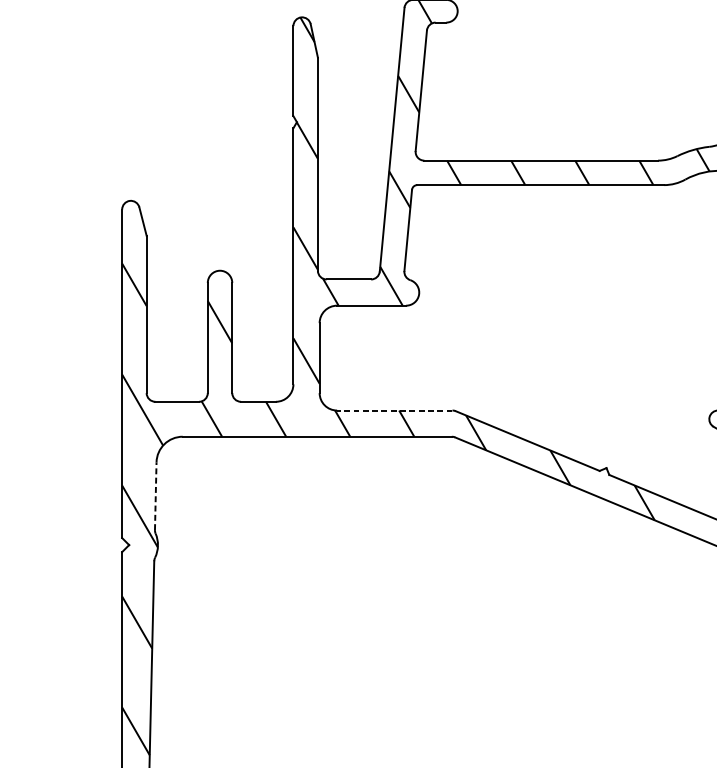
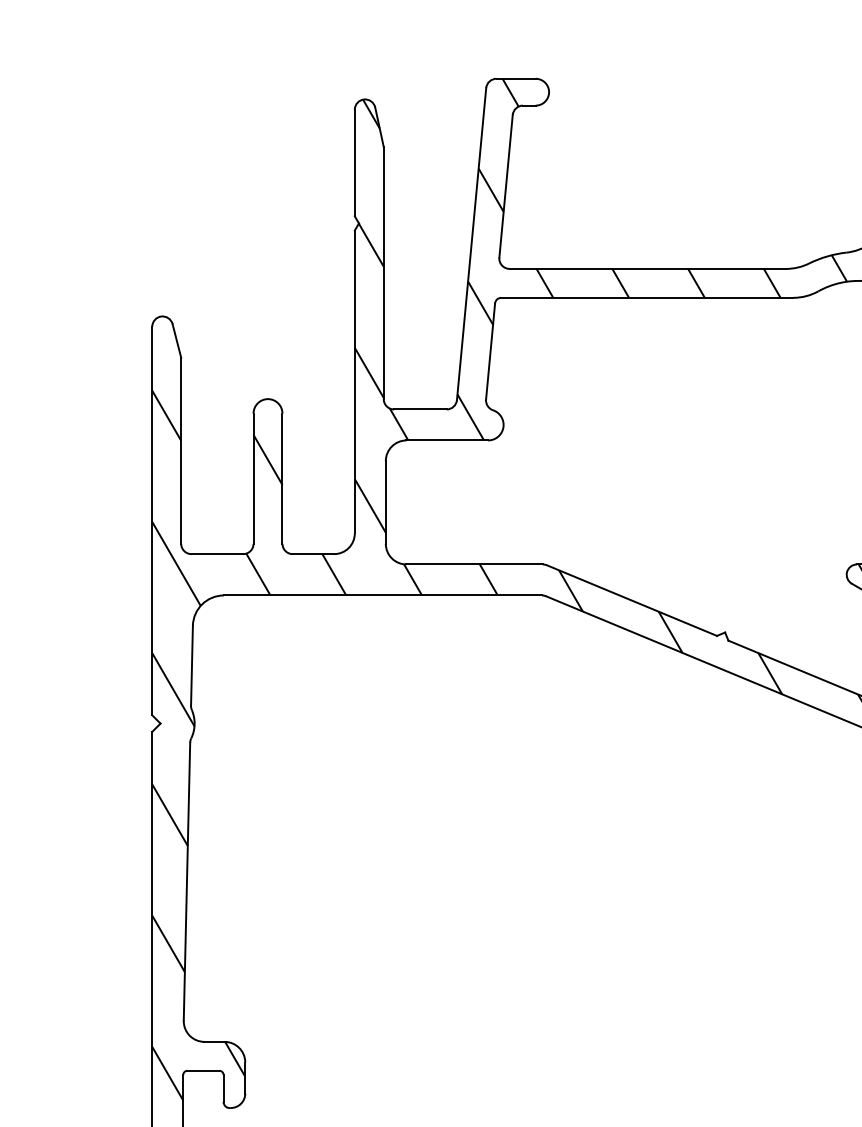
line: (394, 410) -> (474, 564), dashed -> solid
line: (155, 495) -> (191, 665), dashed -> solid

